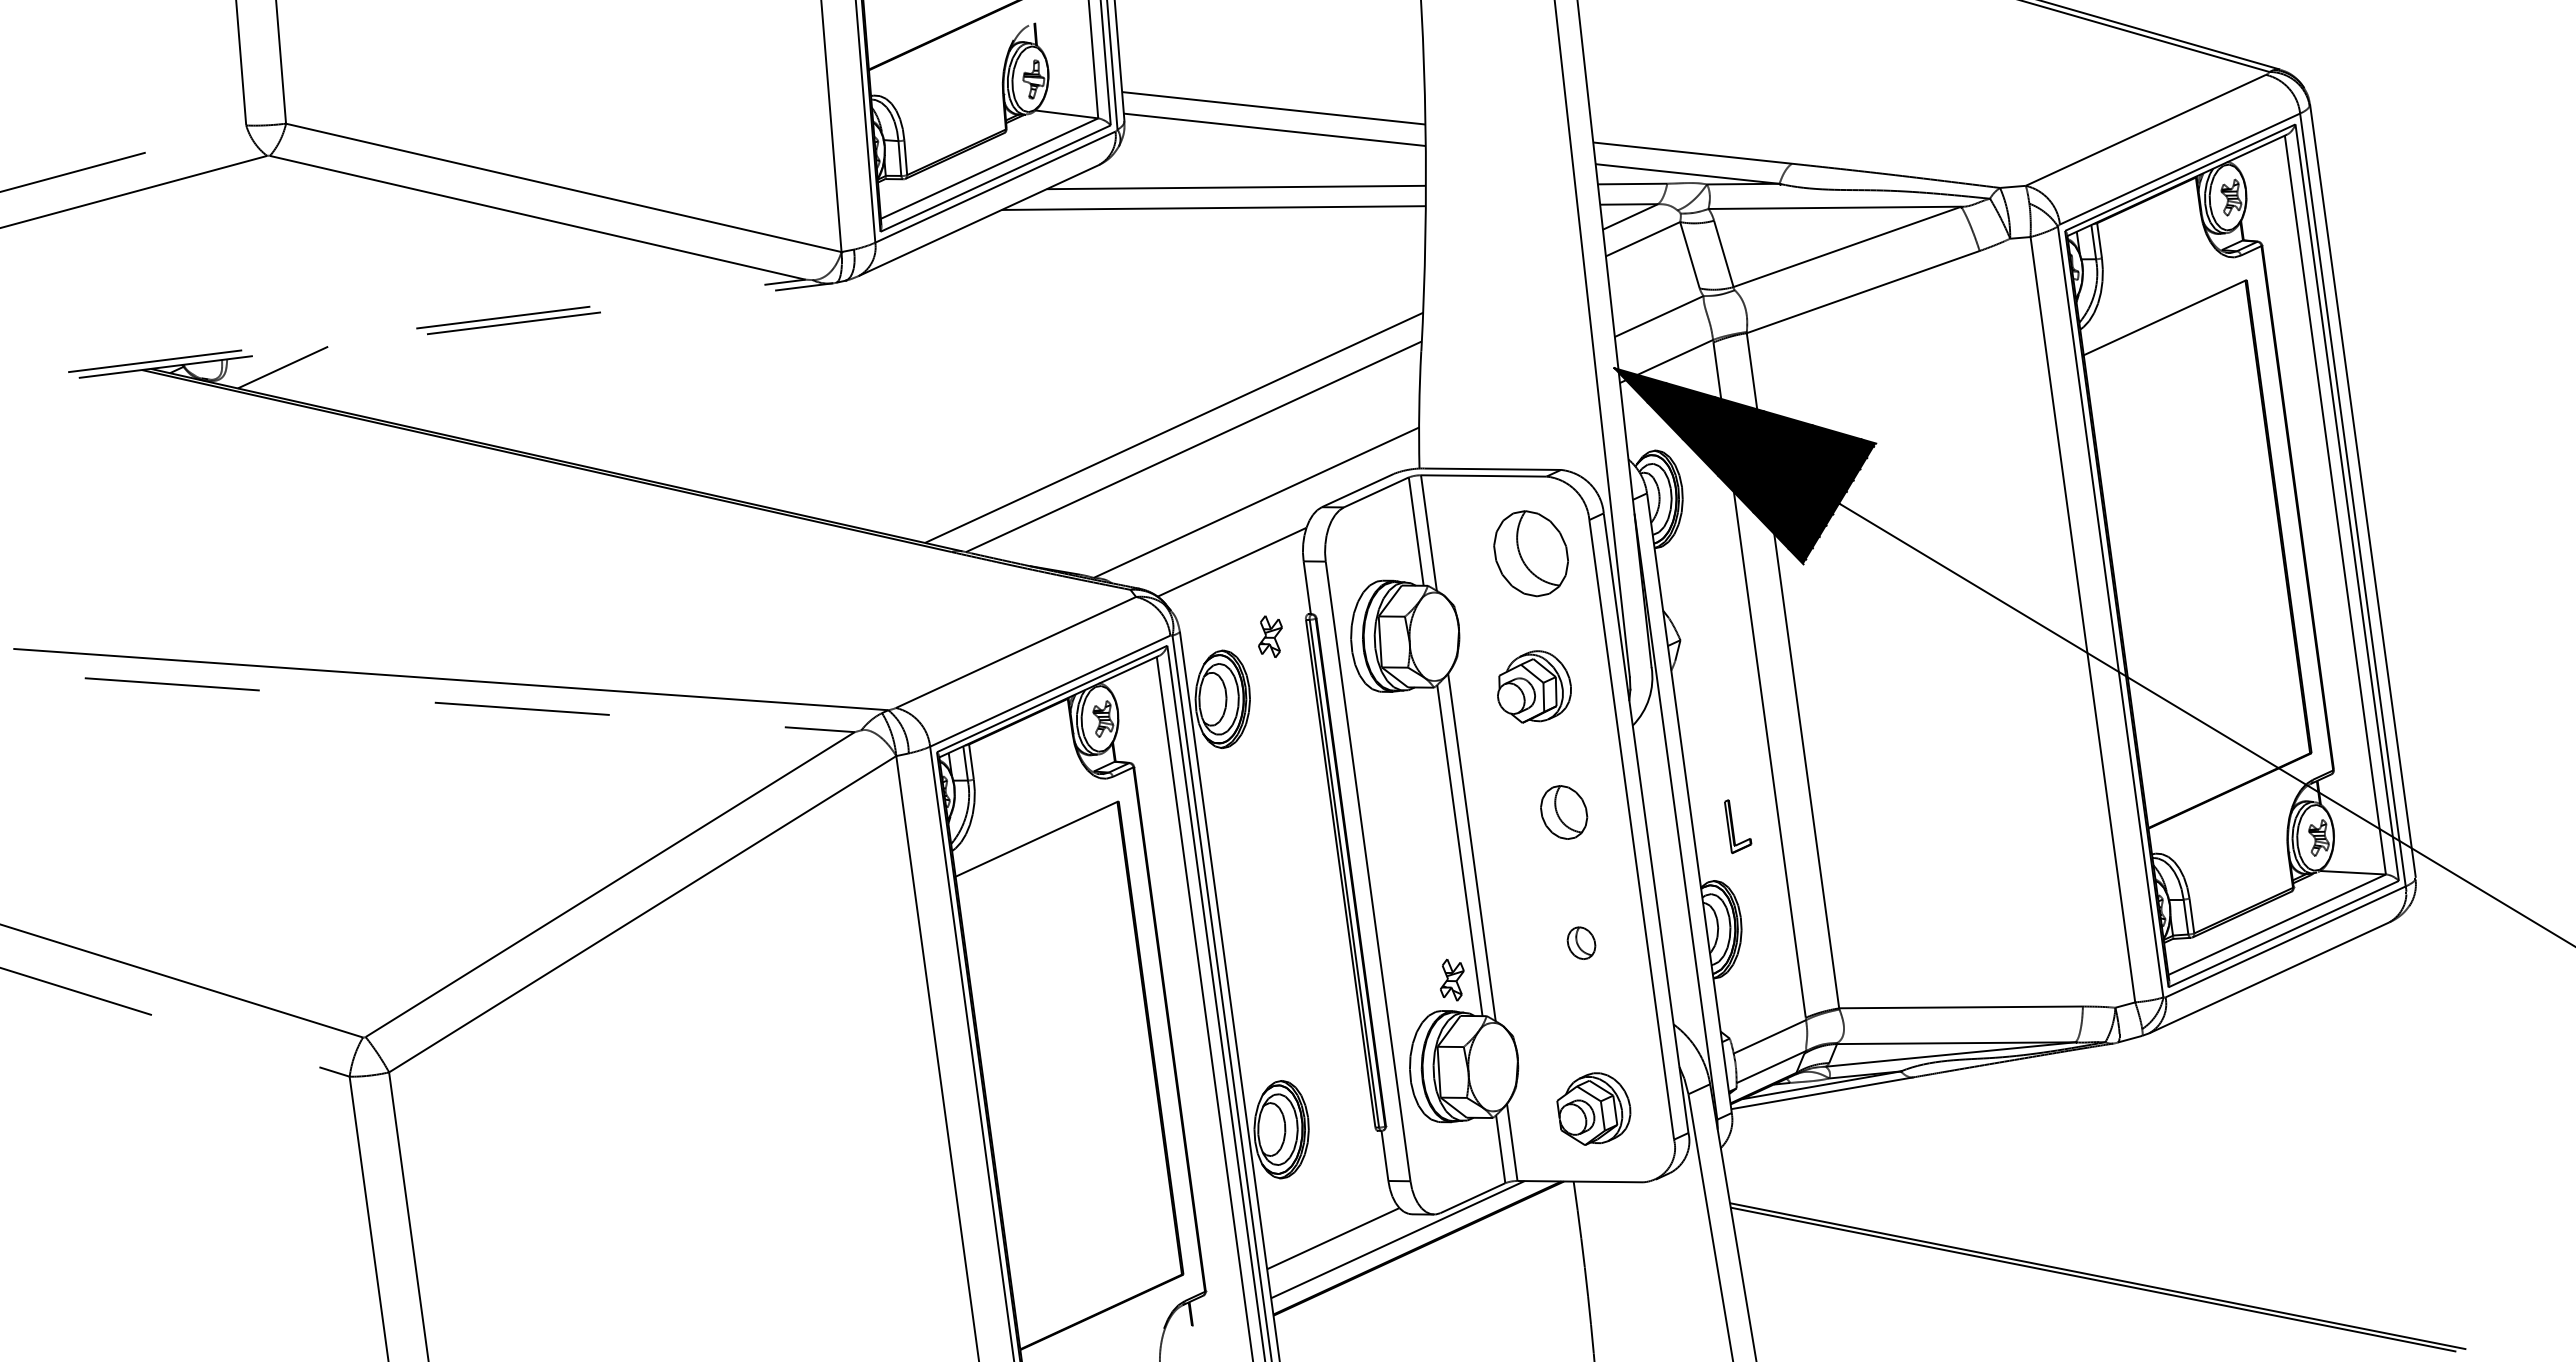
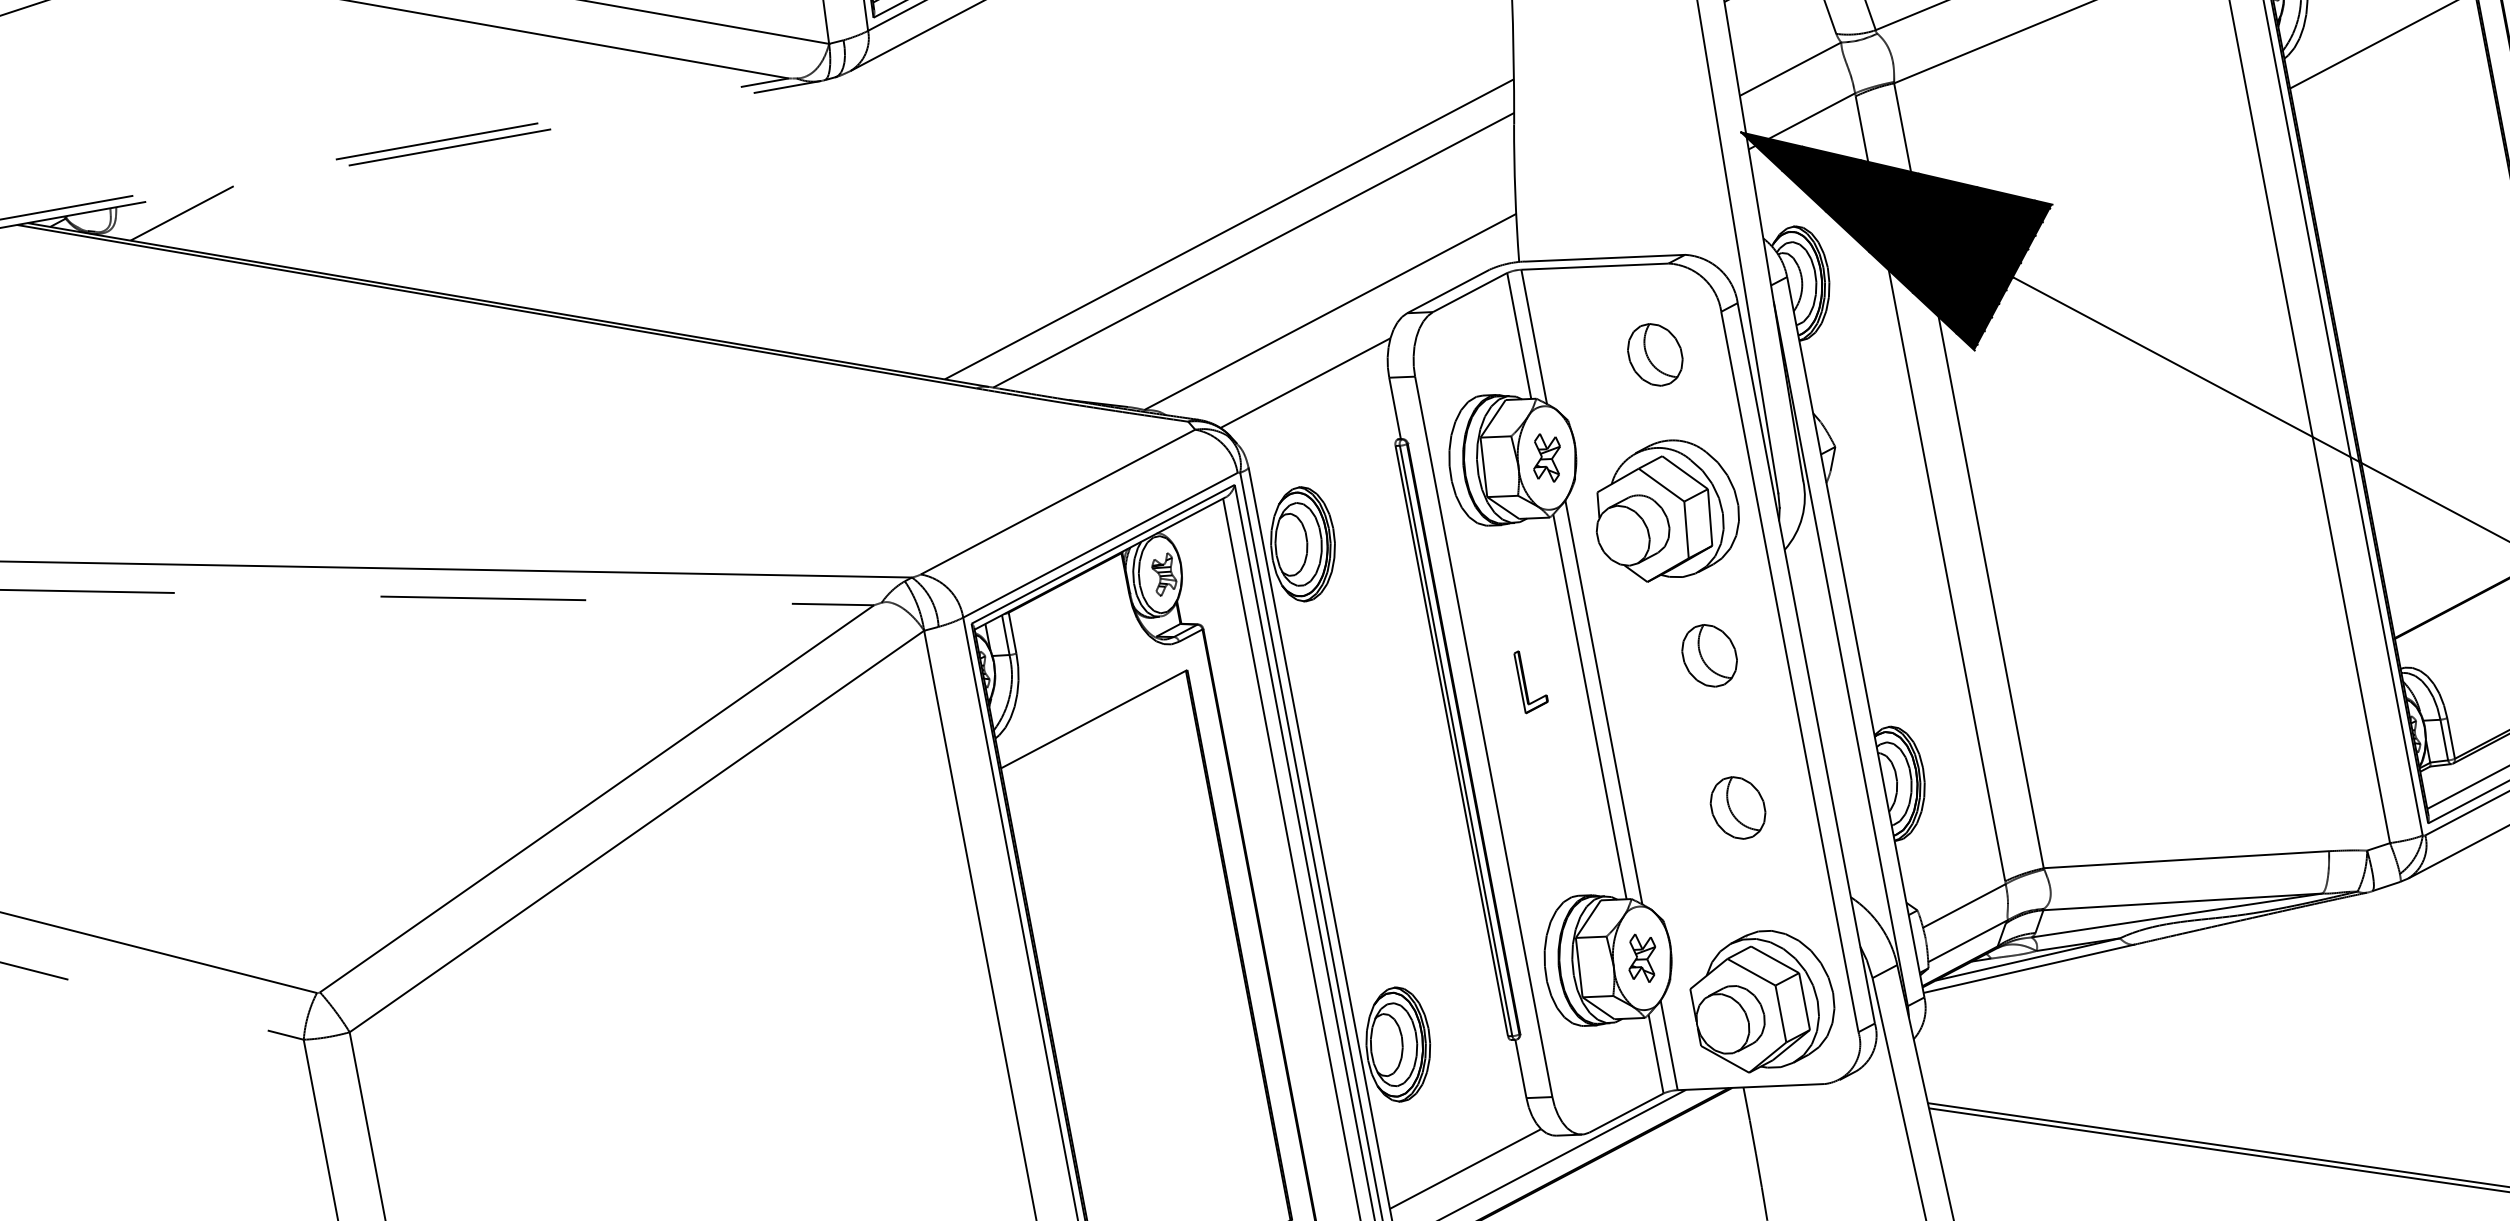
part: (1531, 553) -> (1655, 354), size x0.62
part: (1270, 636) -> (1547, 457), moved
part: (1534, 686) -> (1667, 510), size x1.67
part: (1738, 826) -> (1531, 681), moved
part: (1581, 942) -> (1737, 806), size x1.67
part: (1452, 979) -> (1642, 957), moved
part: (1593, 1108) -> (1762, 1000), size x1.67

